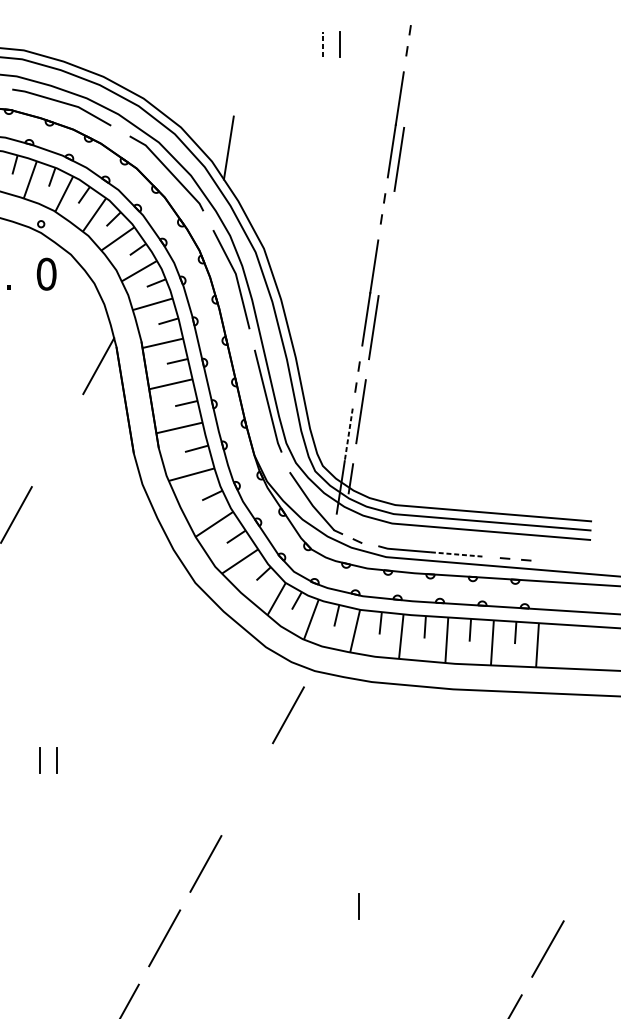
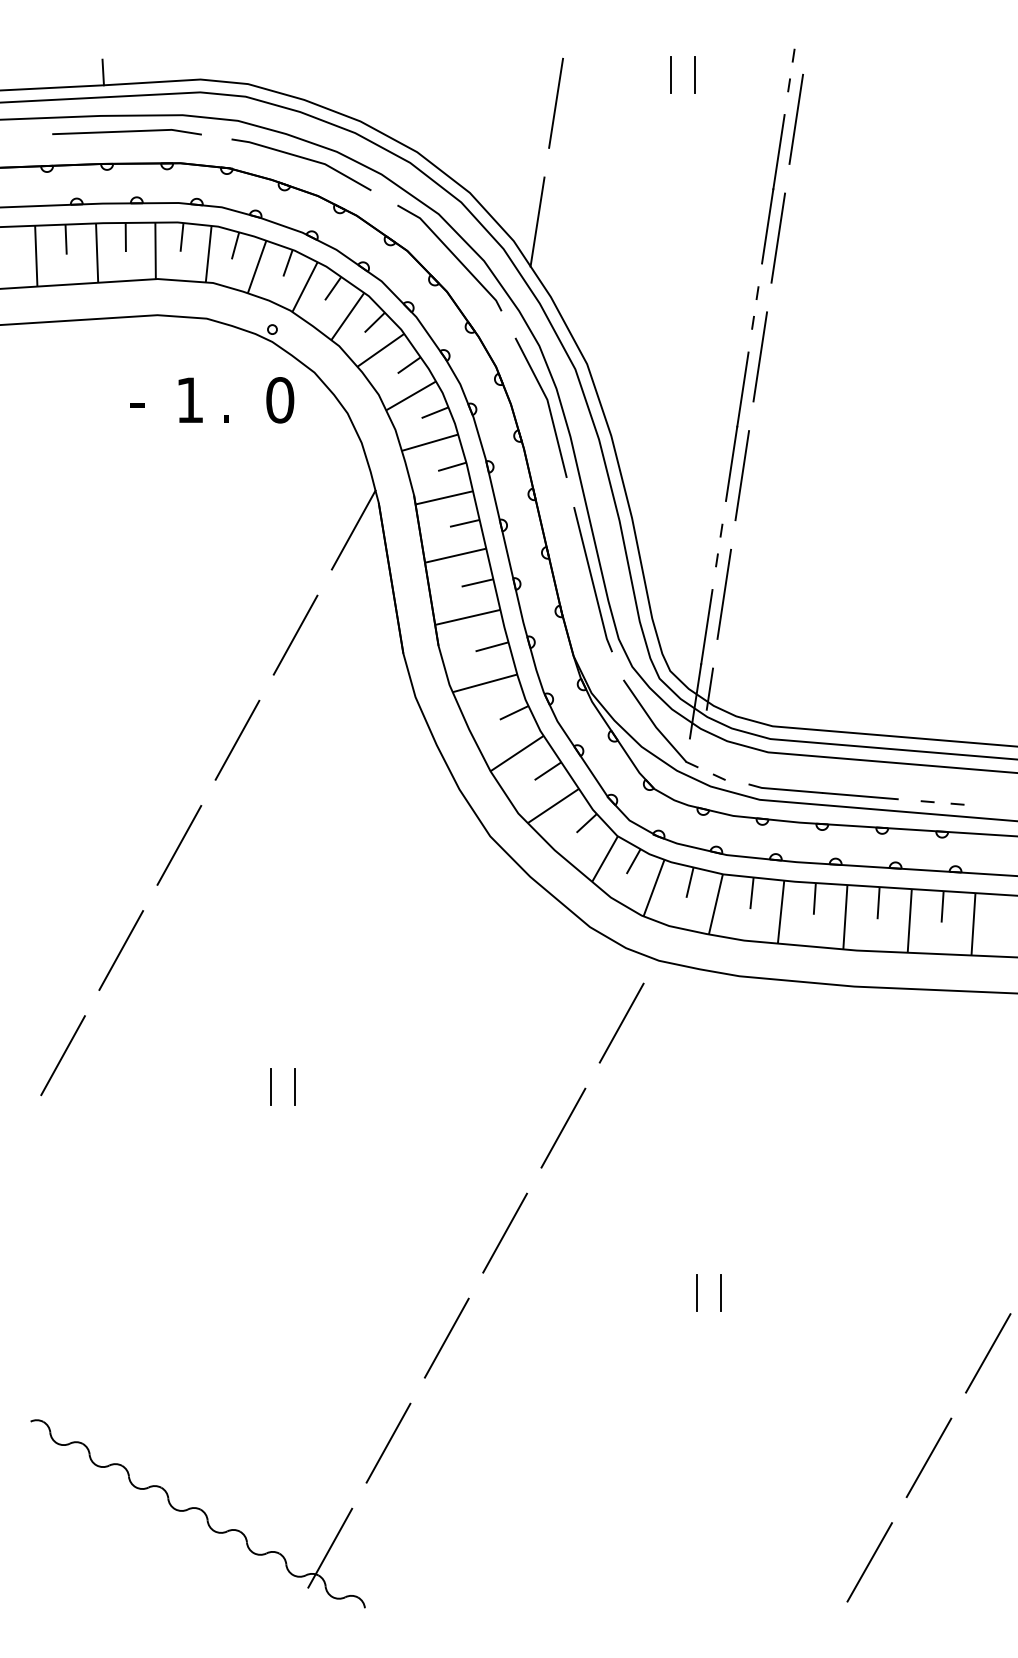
line: (323, 43) -> (670, 74), dashed -> solid
line: (242, 63) -> (556, 102), added
line: (412, 74) -> (796, 118), added
line: (386, 243) -> (760, 356), added
line: (348, 435) -> (706, 627), dashed -> solid
line: (57, 440) -> (295, 634), added
line: (457, 554) -> (860, 796), dashed -> solid
line: (247, 789) -> (563, 1127), added
line: (341, 906) -> (696, 1293), added

